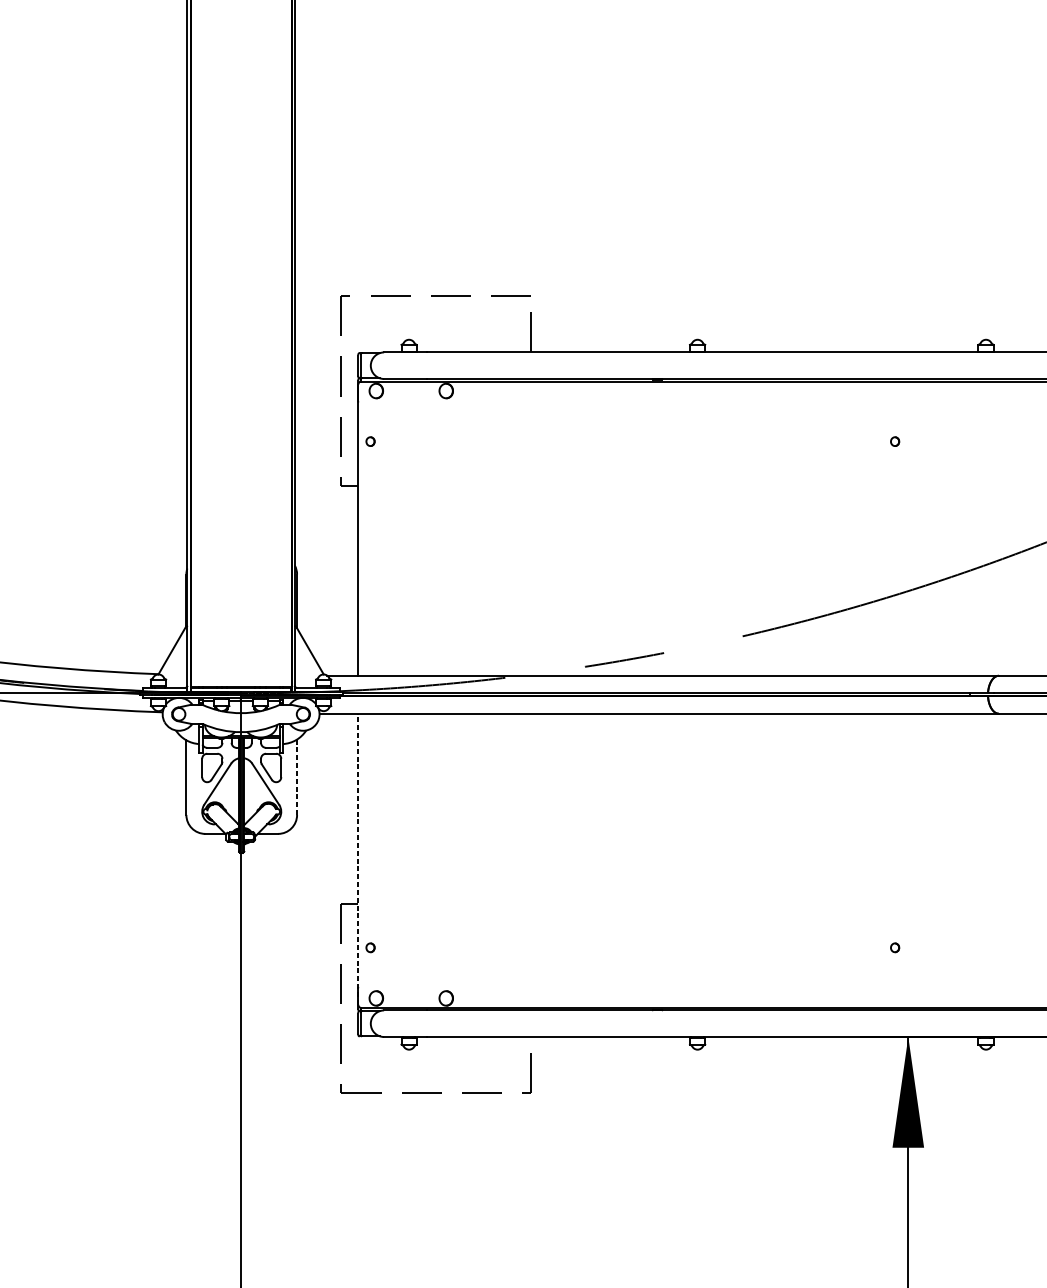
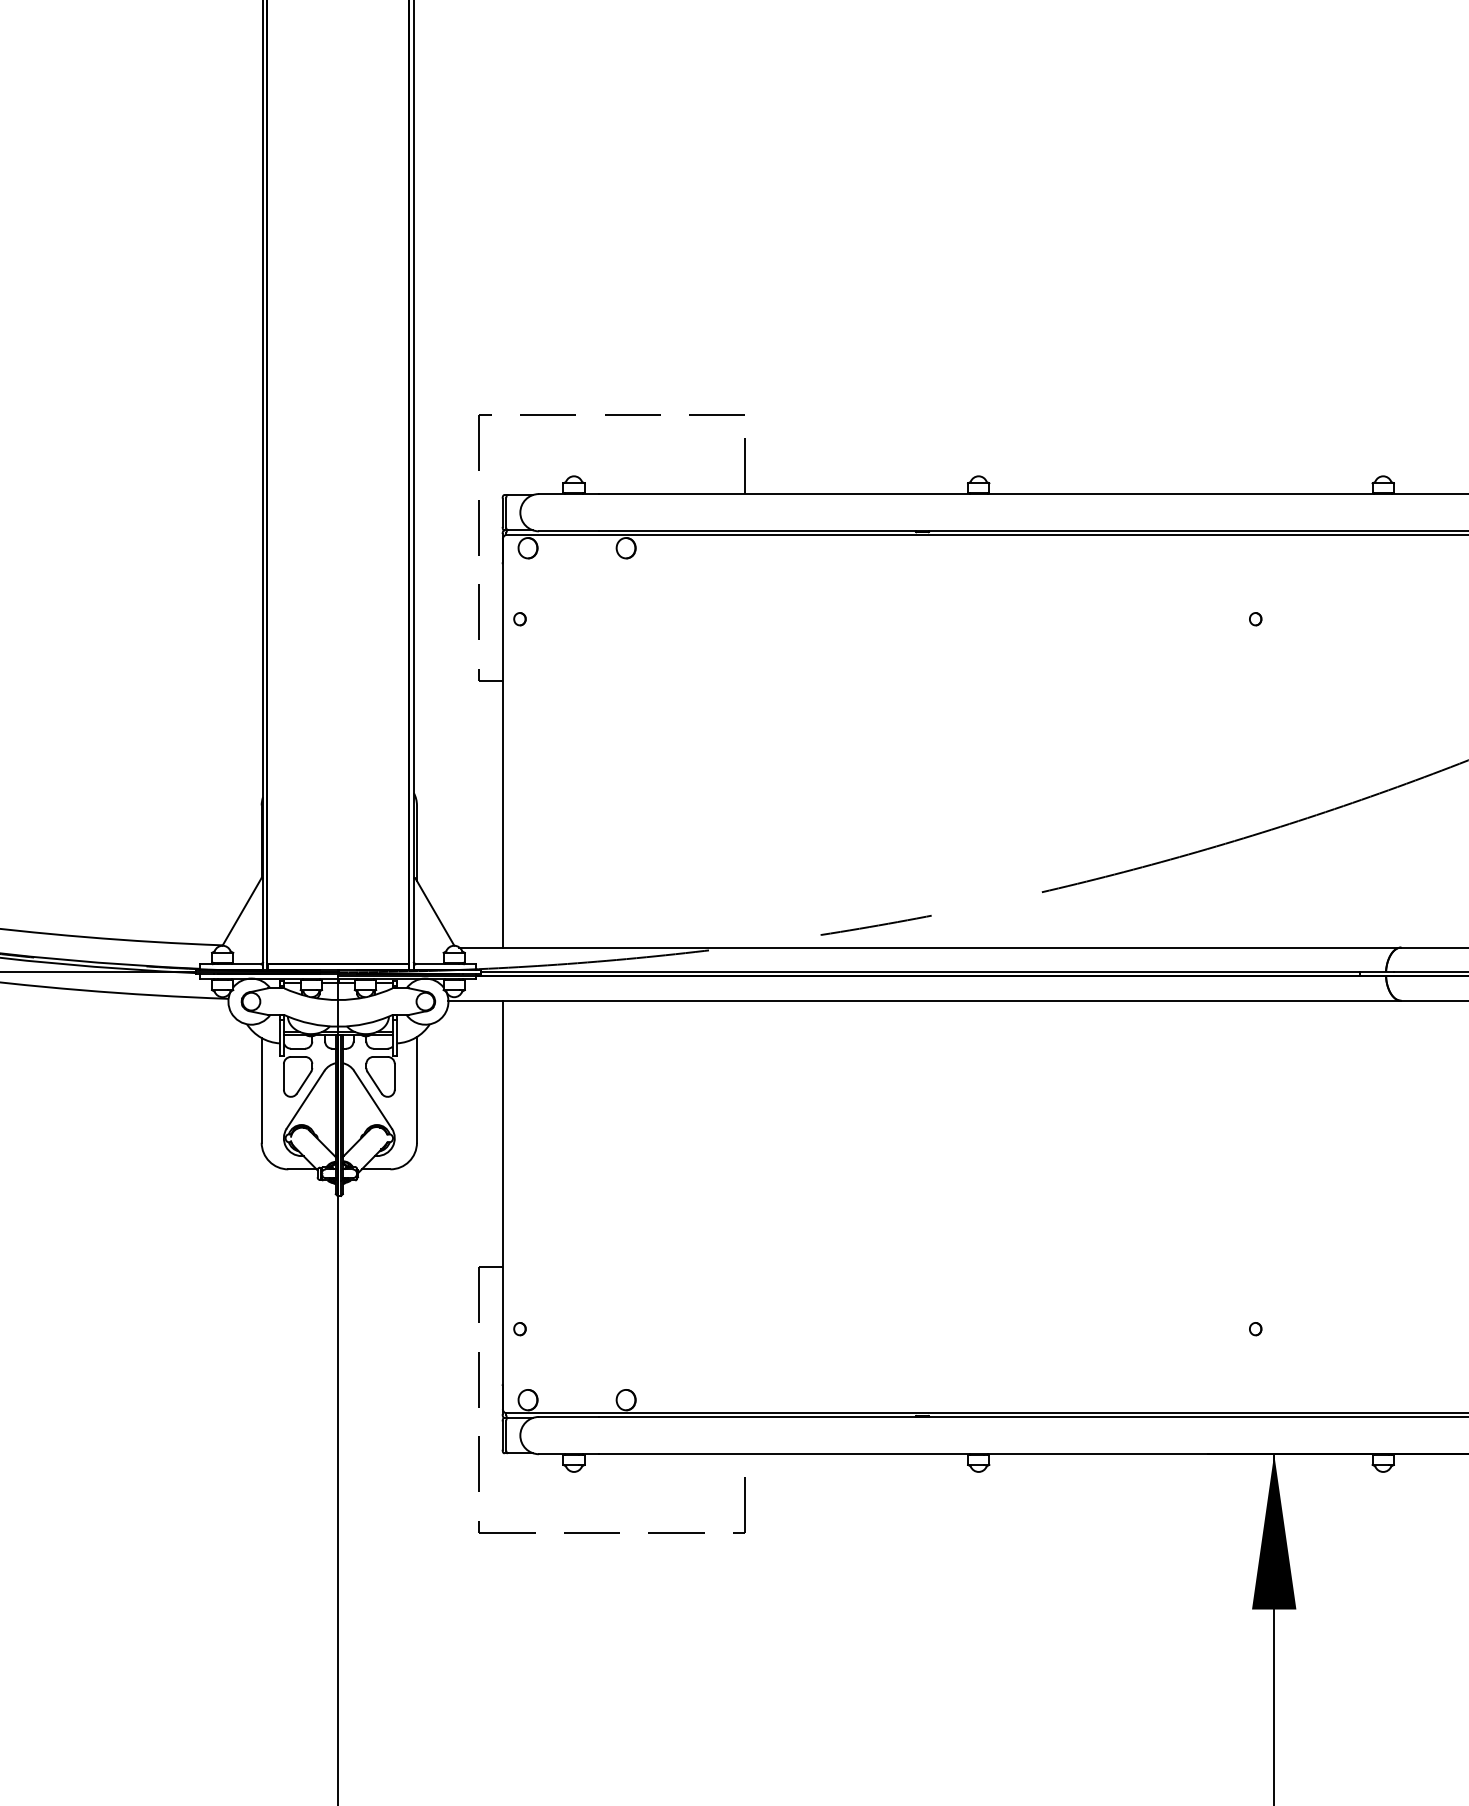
line: (296, 776) -> (416, 1089), dashed -> solid
line: (358, 858) -> (502, 1204), dashed -> solid

